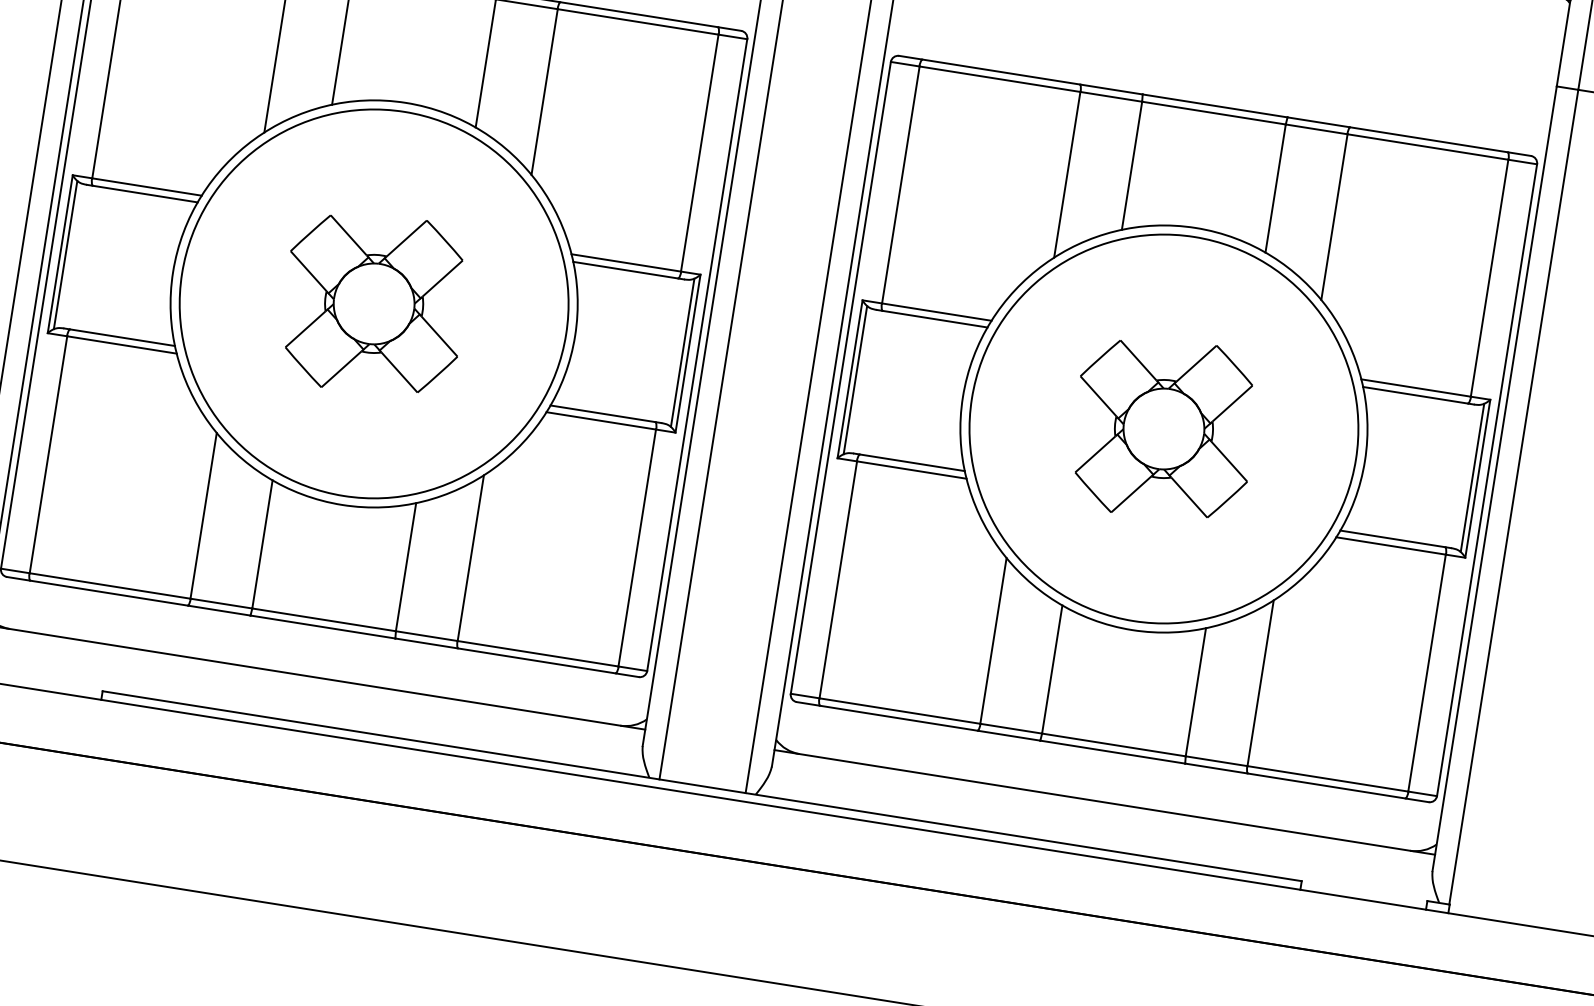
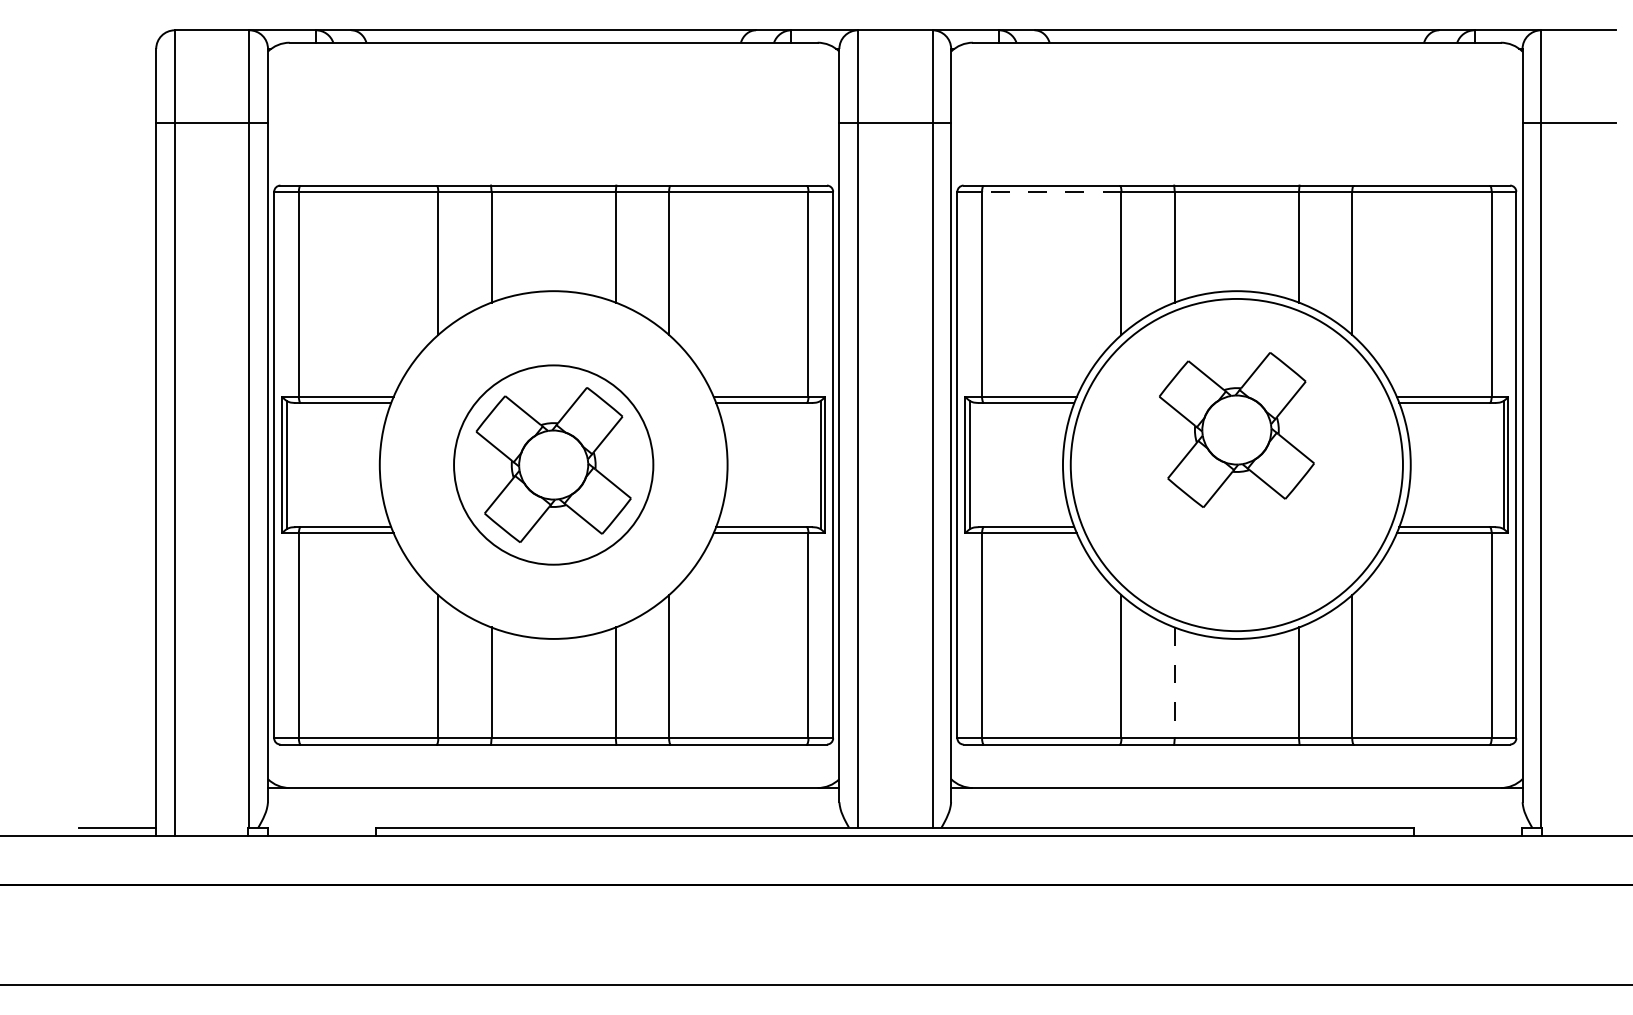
line: (999, 78) -> (1051, 191), solid -> dashed
circle: (374, 303) -> (553, 464), size x0.6
part: (1163, 428) -> (1236, 429), moved
line: (1051, 670) -> (1174, 683), solid -> dashed

